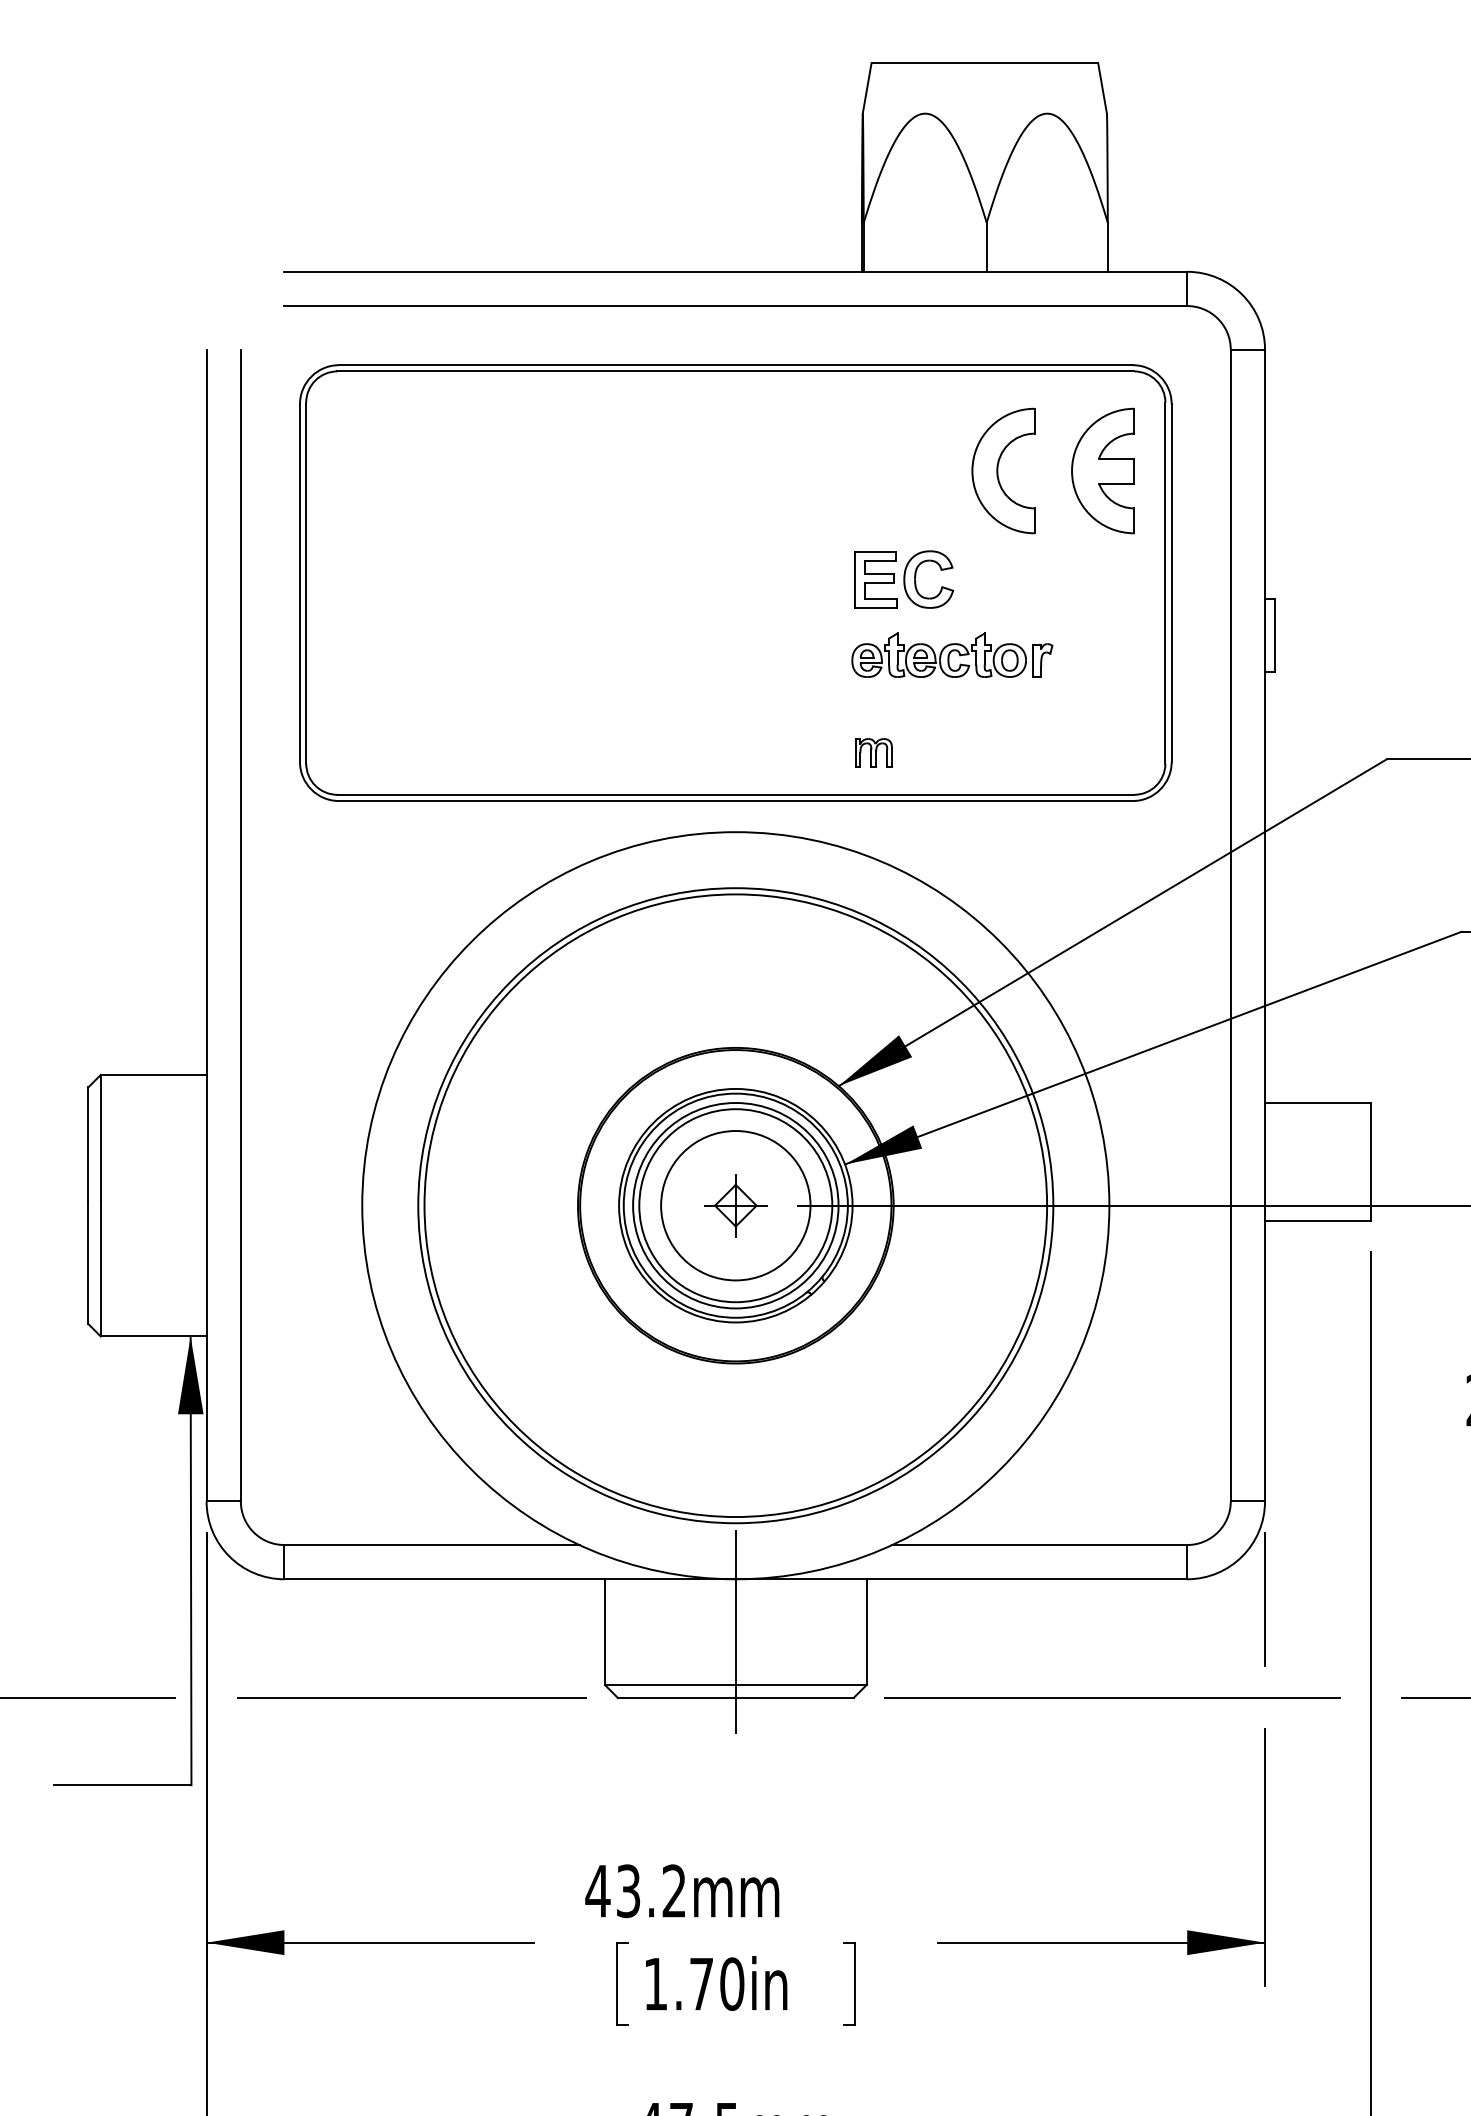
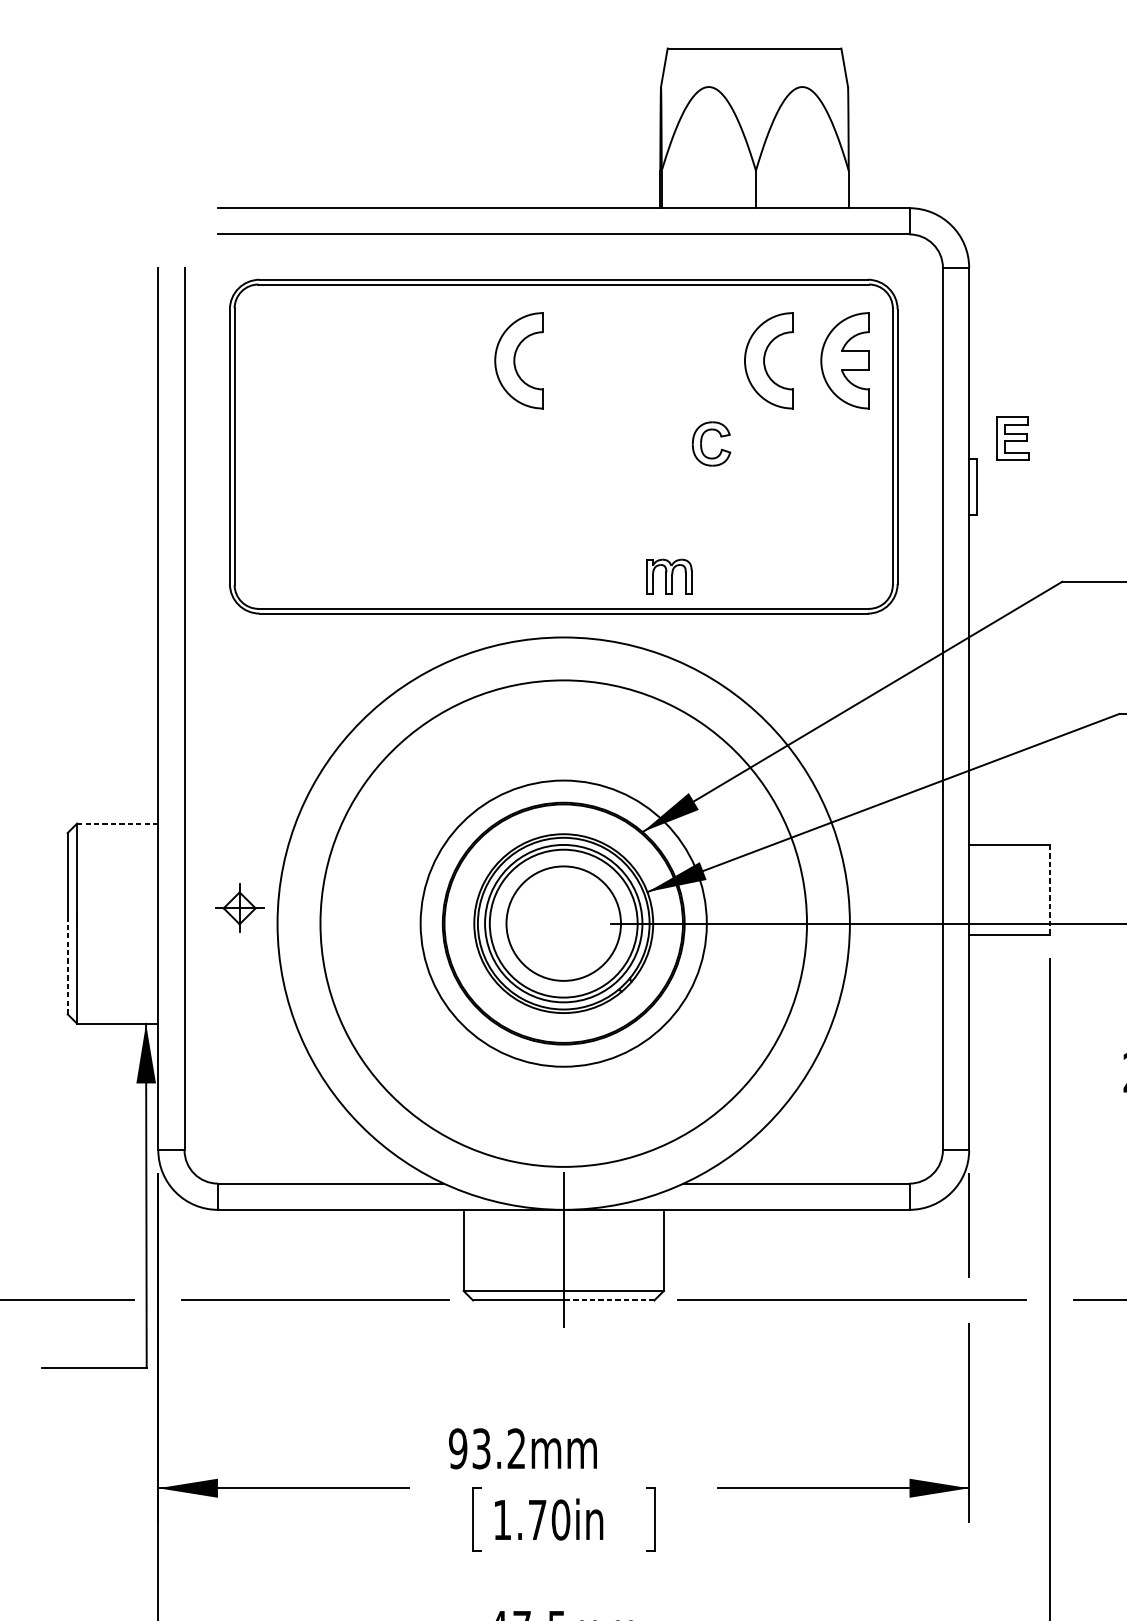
part: (677, 470) -> (519, 360), added
part: (875, 579) -> (1012, 438), moved
part: (952, 654) -> (729, 501), removed
part: (873, 752) -> (669, 576), size x1.6
line: (153, 1074) -> (117, 823), solid -> dashed
line: (1370, 1162) -> (1049, 890), solid -> dashed
circle: (735, 1205) -> (563, 923), size x0.6
part: (735, 1205) -> (239, 908), moved
line: (88, 1262) -> (67, 967), solid -> dashed
line: (794, 1697) -> (608, 1300), solid -> dashed
text: (597, 1891) -> (457, 1449), 43.2mm -> 93.2mm

